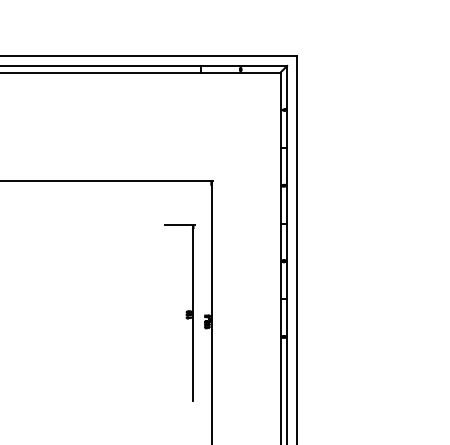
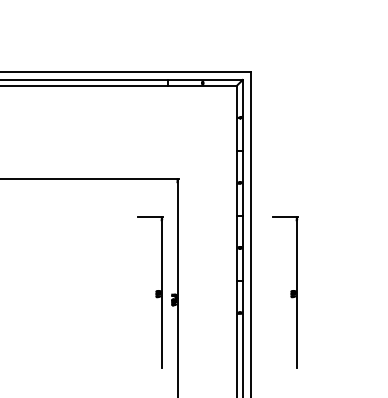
part: (336, 313) -> (285, 292), added

